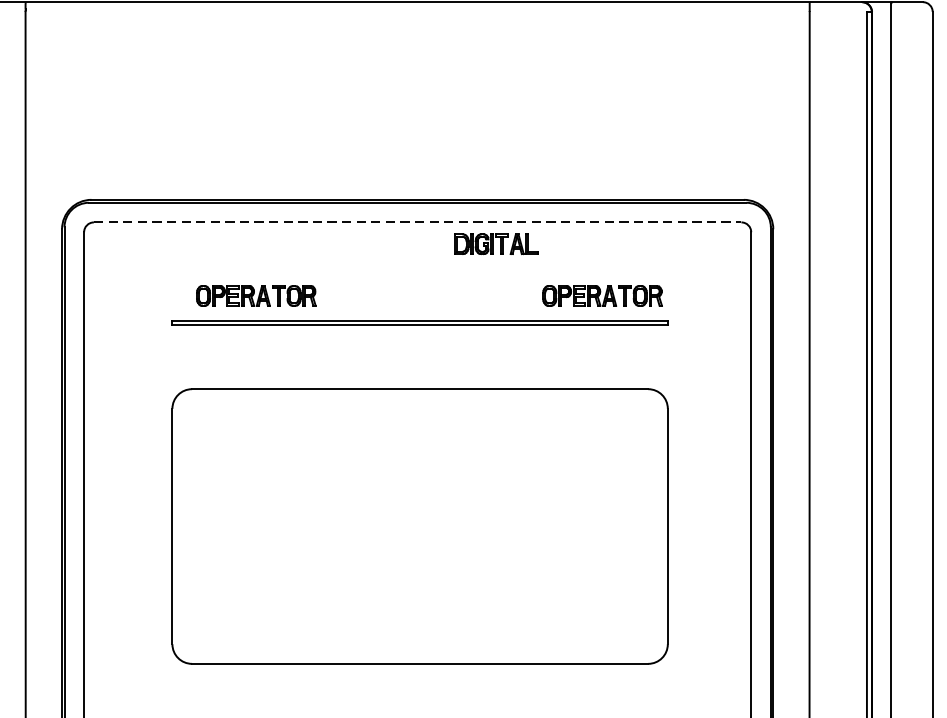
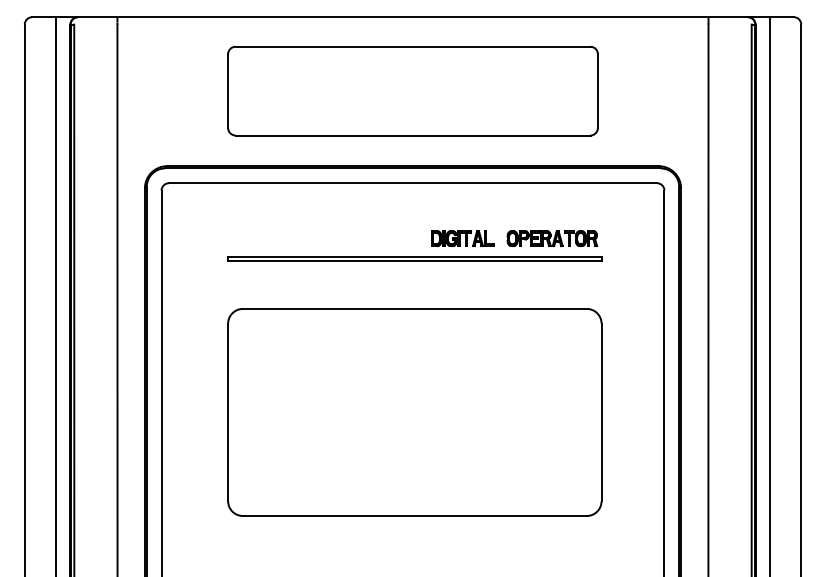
part: (417, 99) -> (412, 90), added
line: (418, 222) -> (413, 183), dashed -> solid
part: (496, 244) -> (462, 238), moved
part: (256, 295) -> (291, 238), removed

